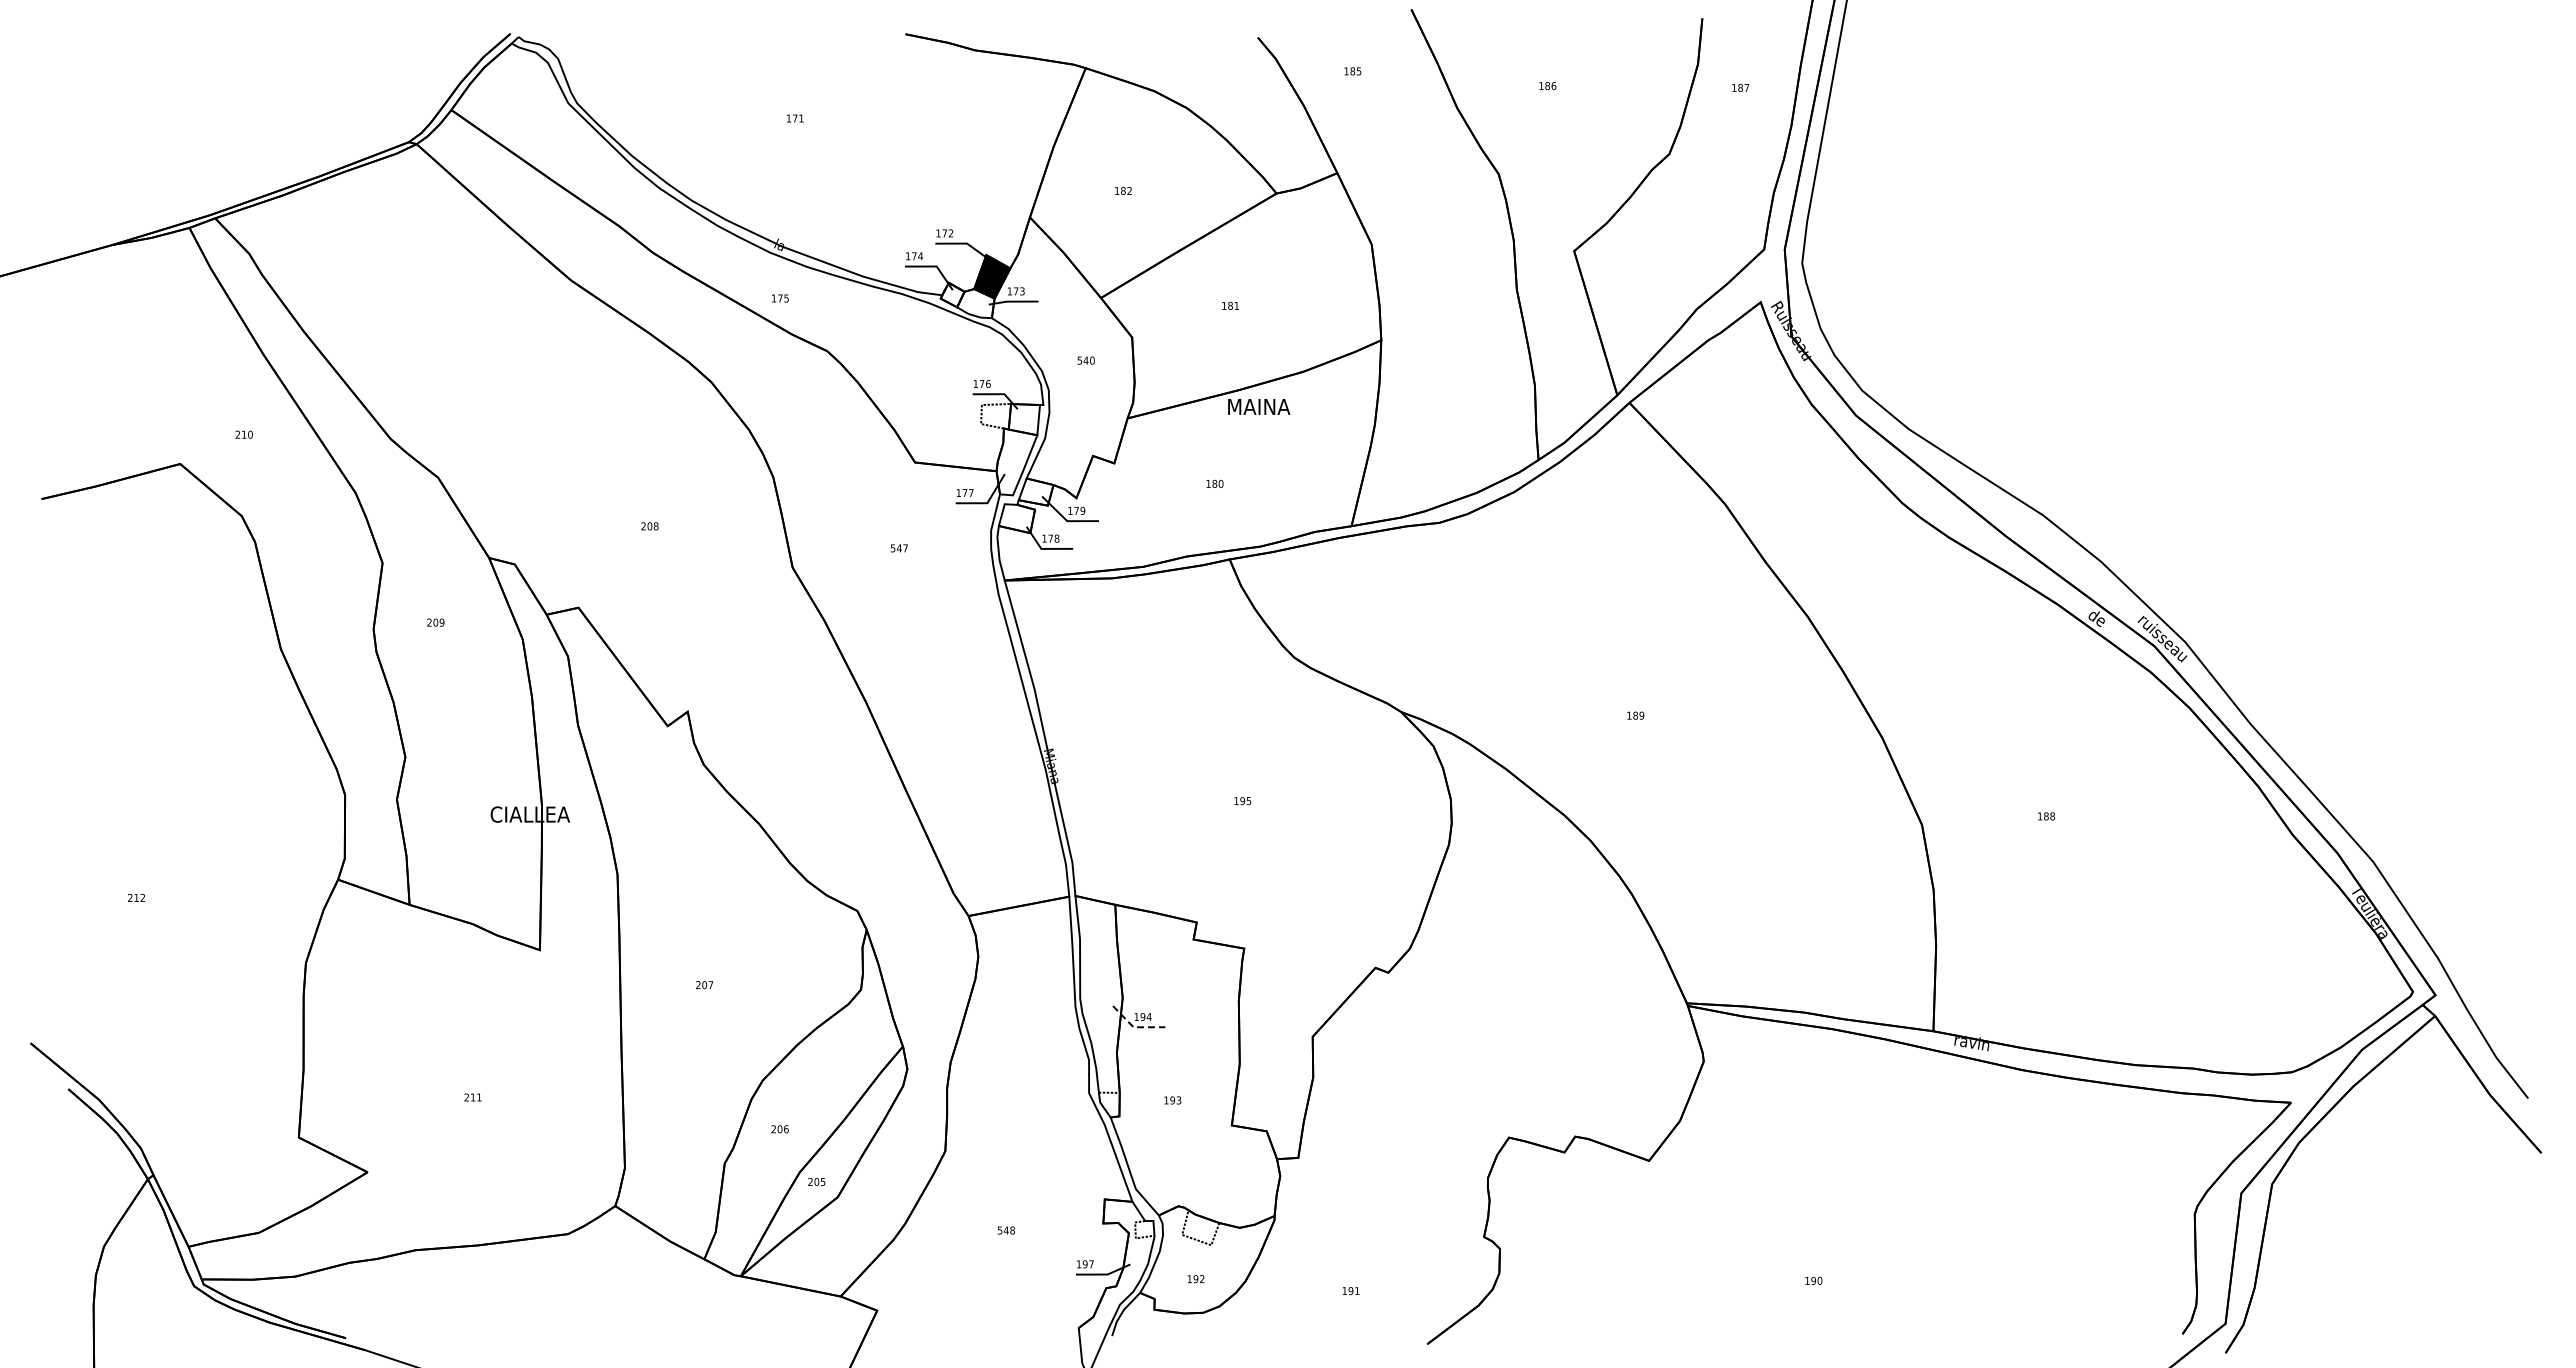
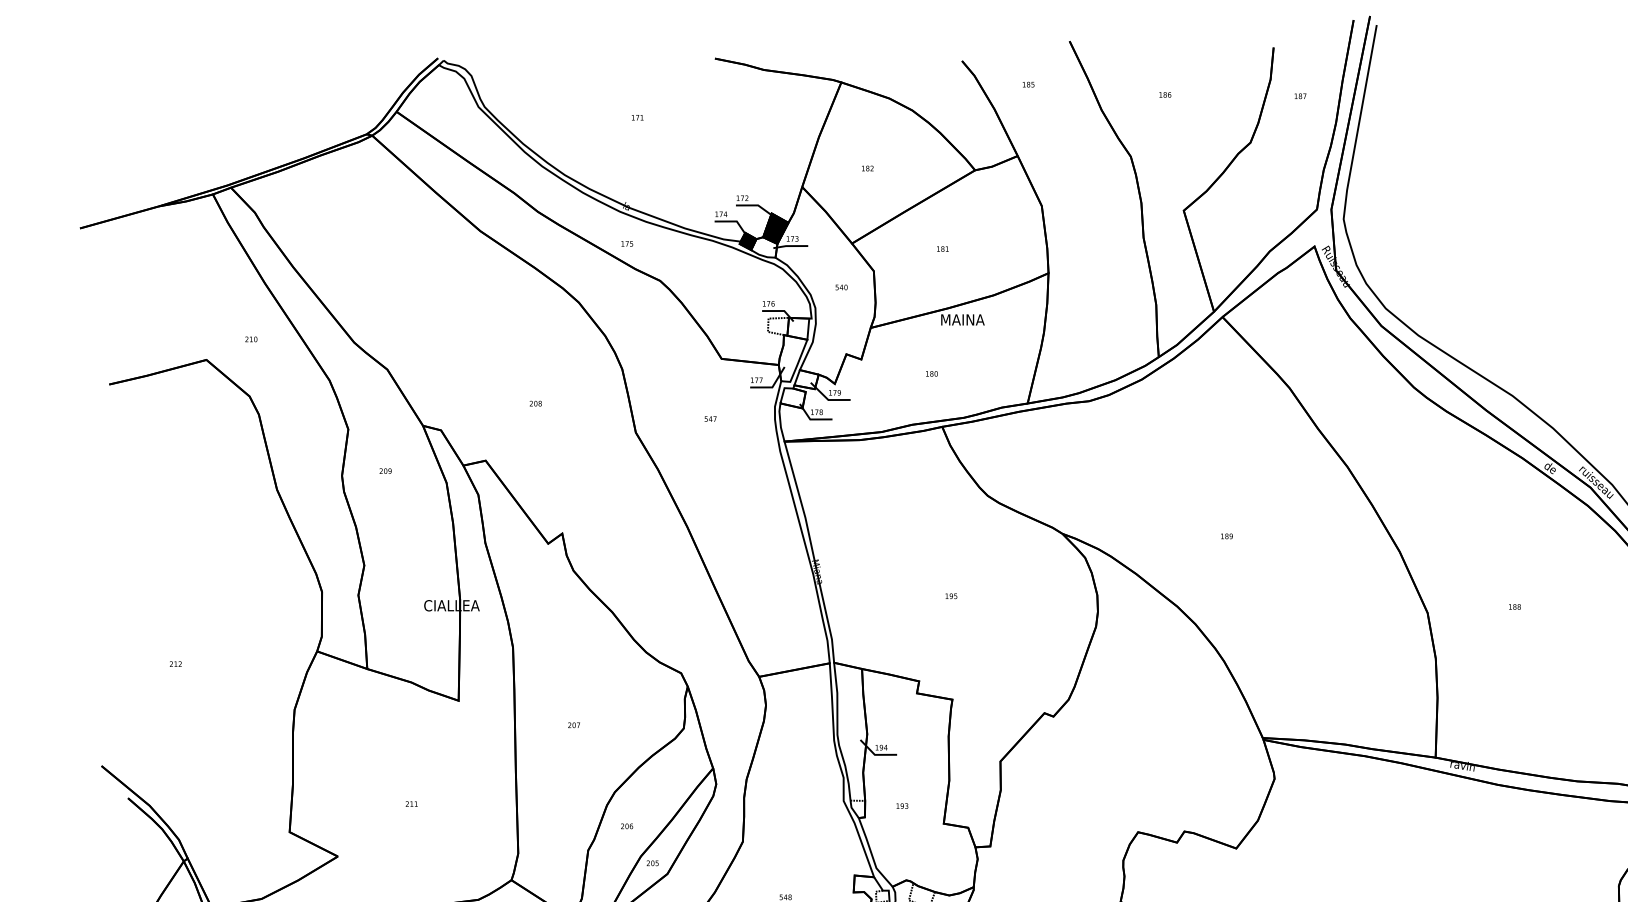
fill: (952, 294) -> (747, 241), added
line: (1134, 1027) -> (875, 755), dashed -> solid

